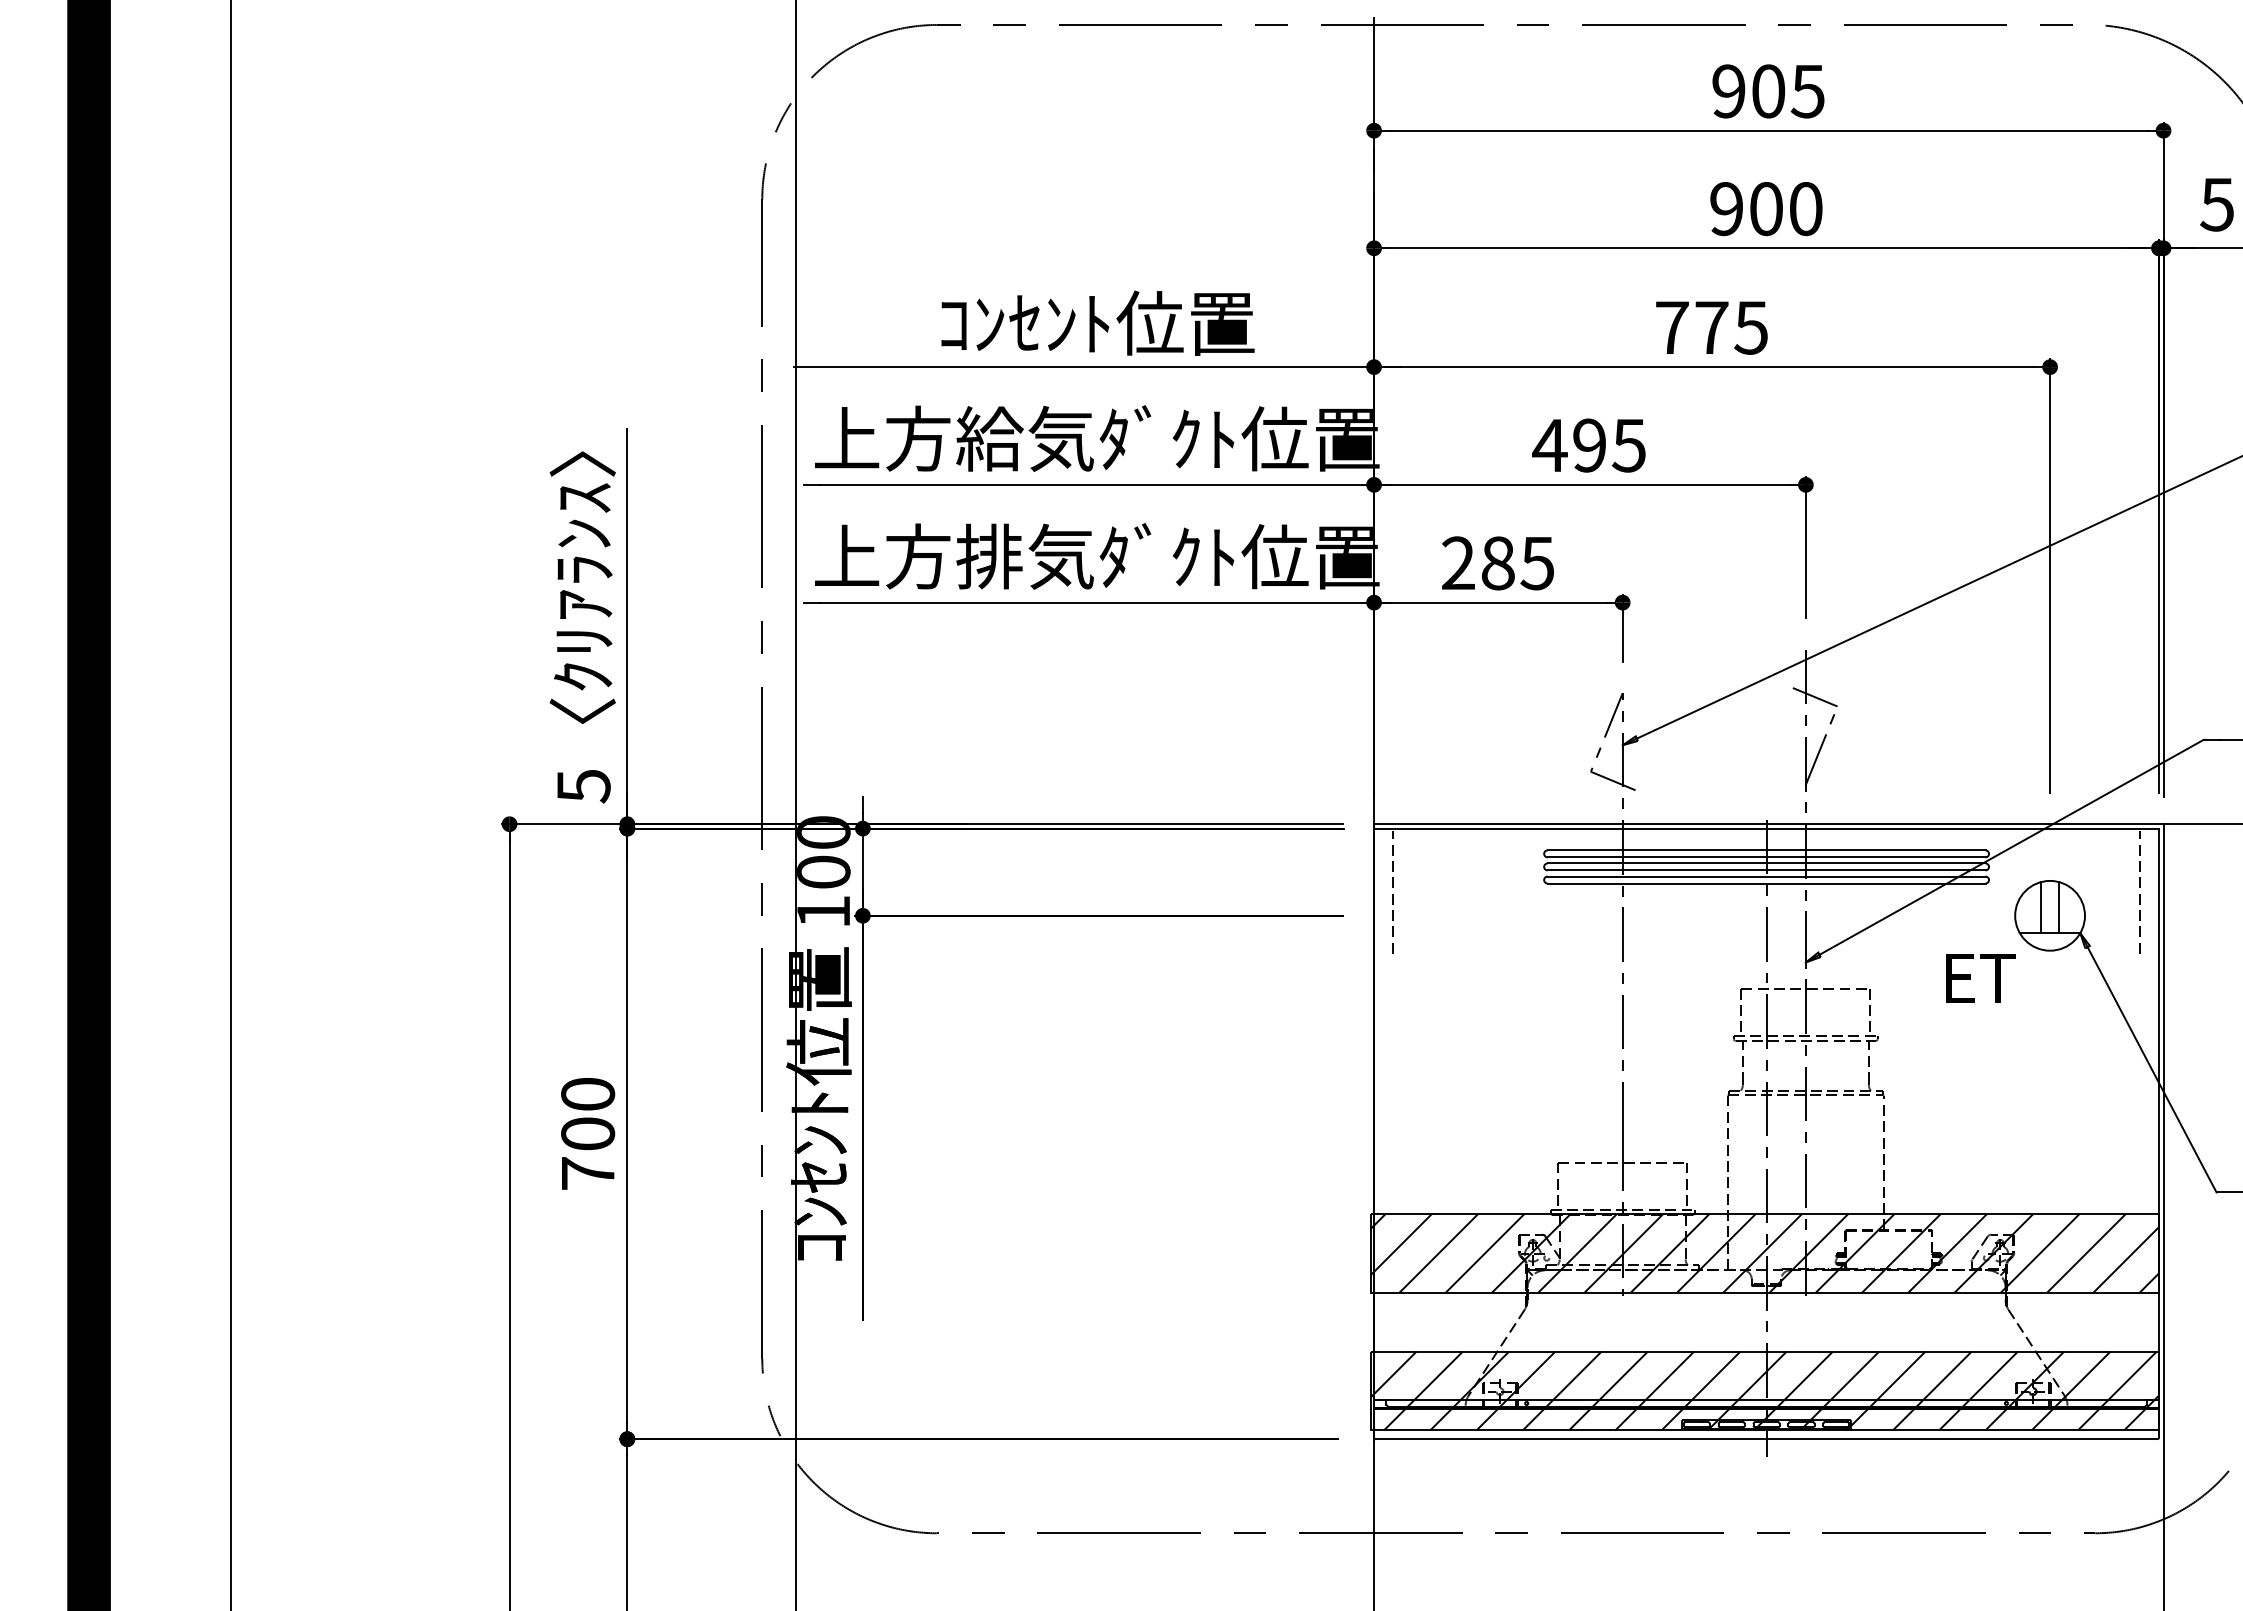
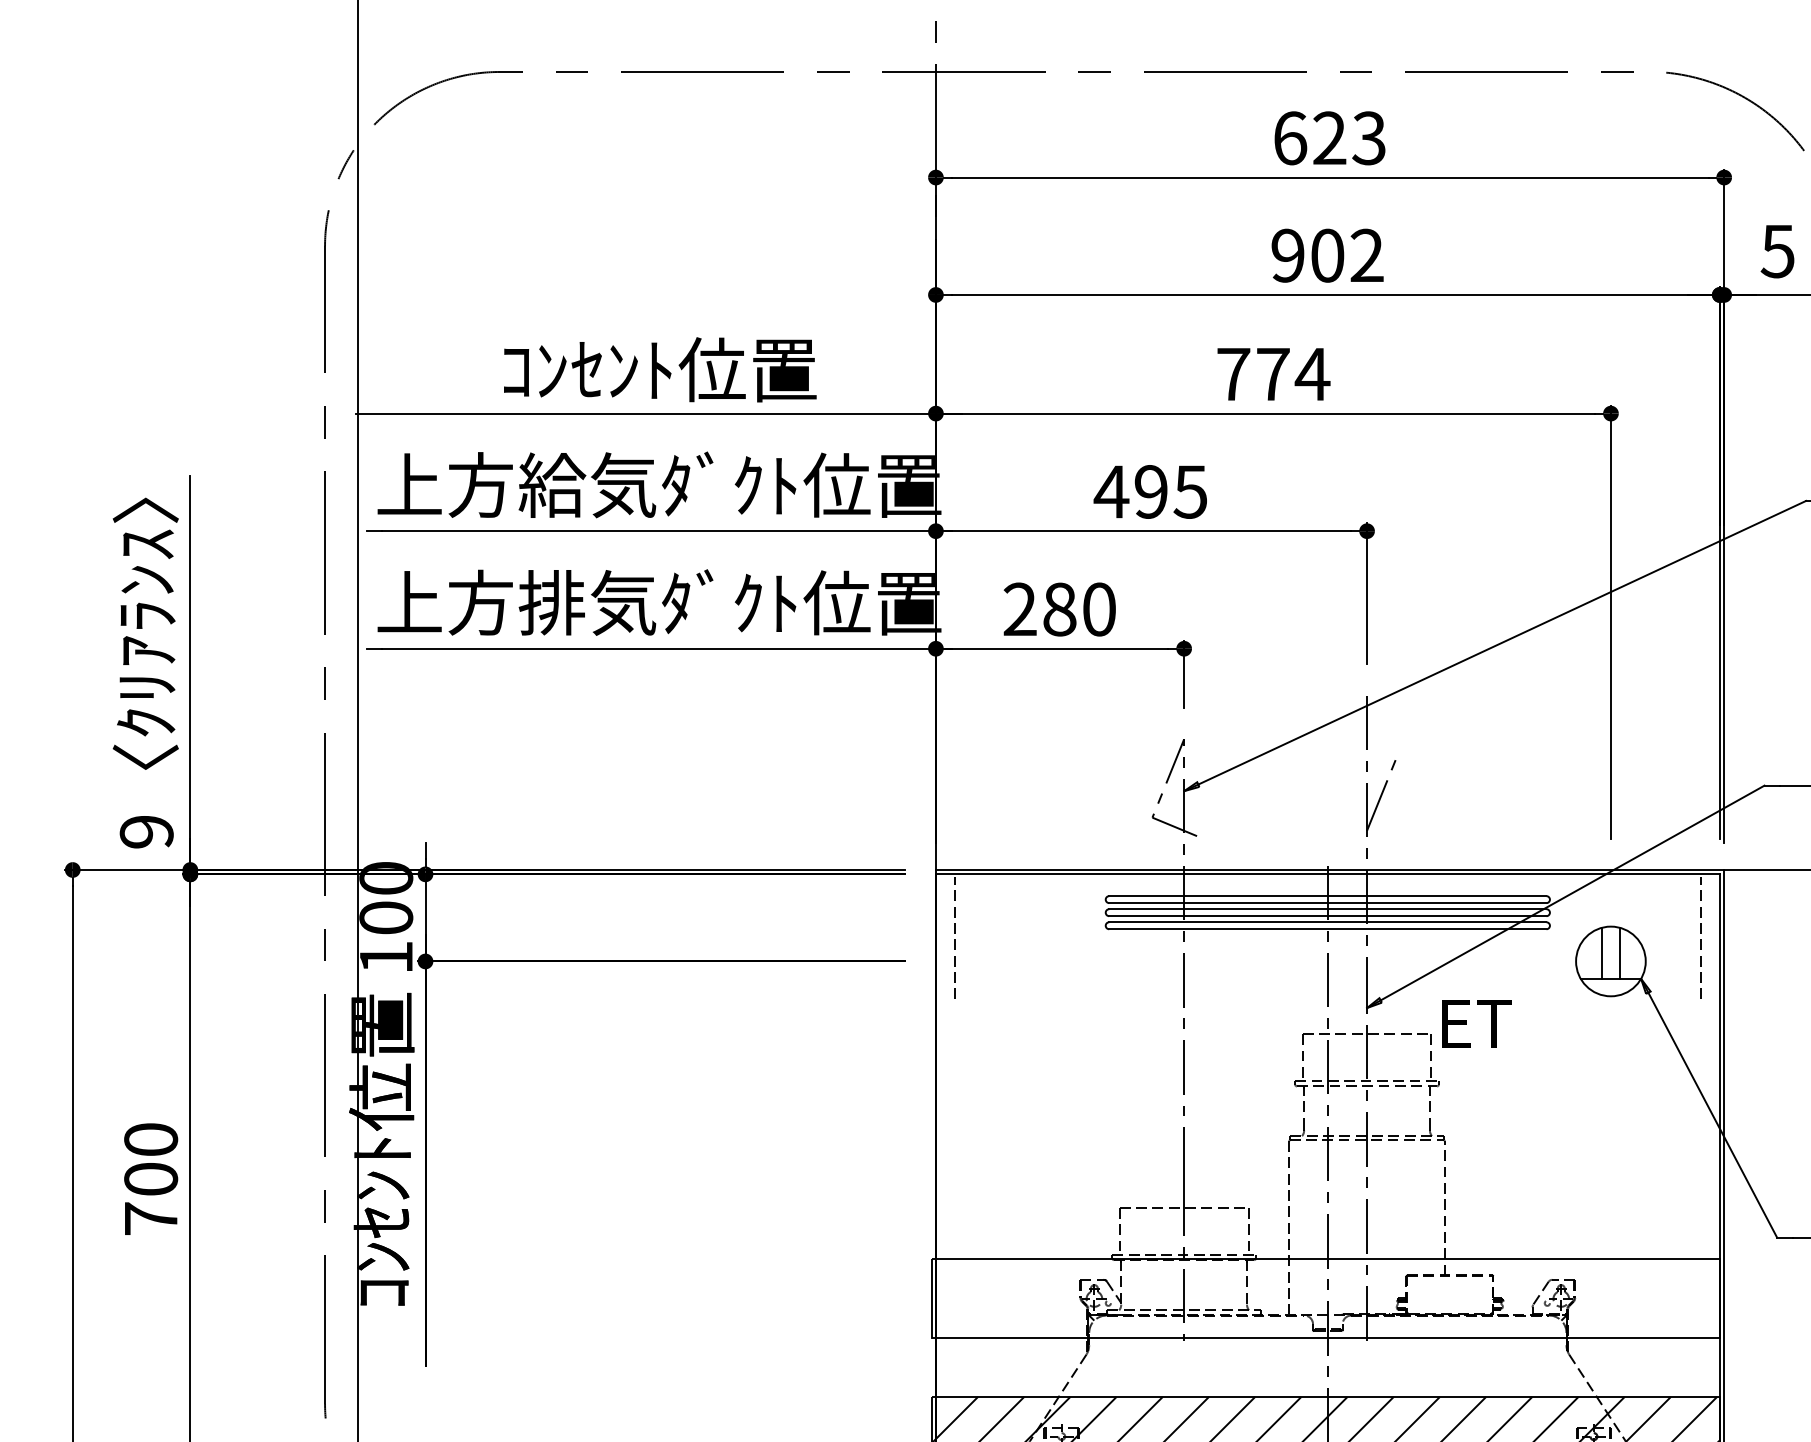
text: (1768, 91) -> (1329, 138), 905 -> 623
text: (1805, 209) -> (1366, 256), 900 -> 902
text: (1751, 327) -> (1312, 374), 775 -> 774
text: (1537, 563) -> (1099, 609), 285 -> 280
line: (1814, 697) -> (1375, 743), removed
text: (583, 786) -> (146, 832), 5 -> 9
text: (1980, 978) -> (1476, 1024), moved
hatch: (1764, 1253) -> (1325, 1298), removed

